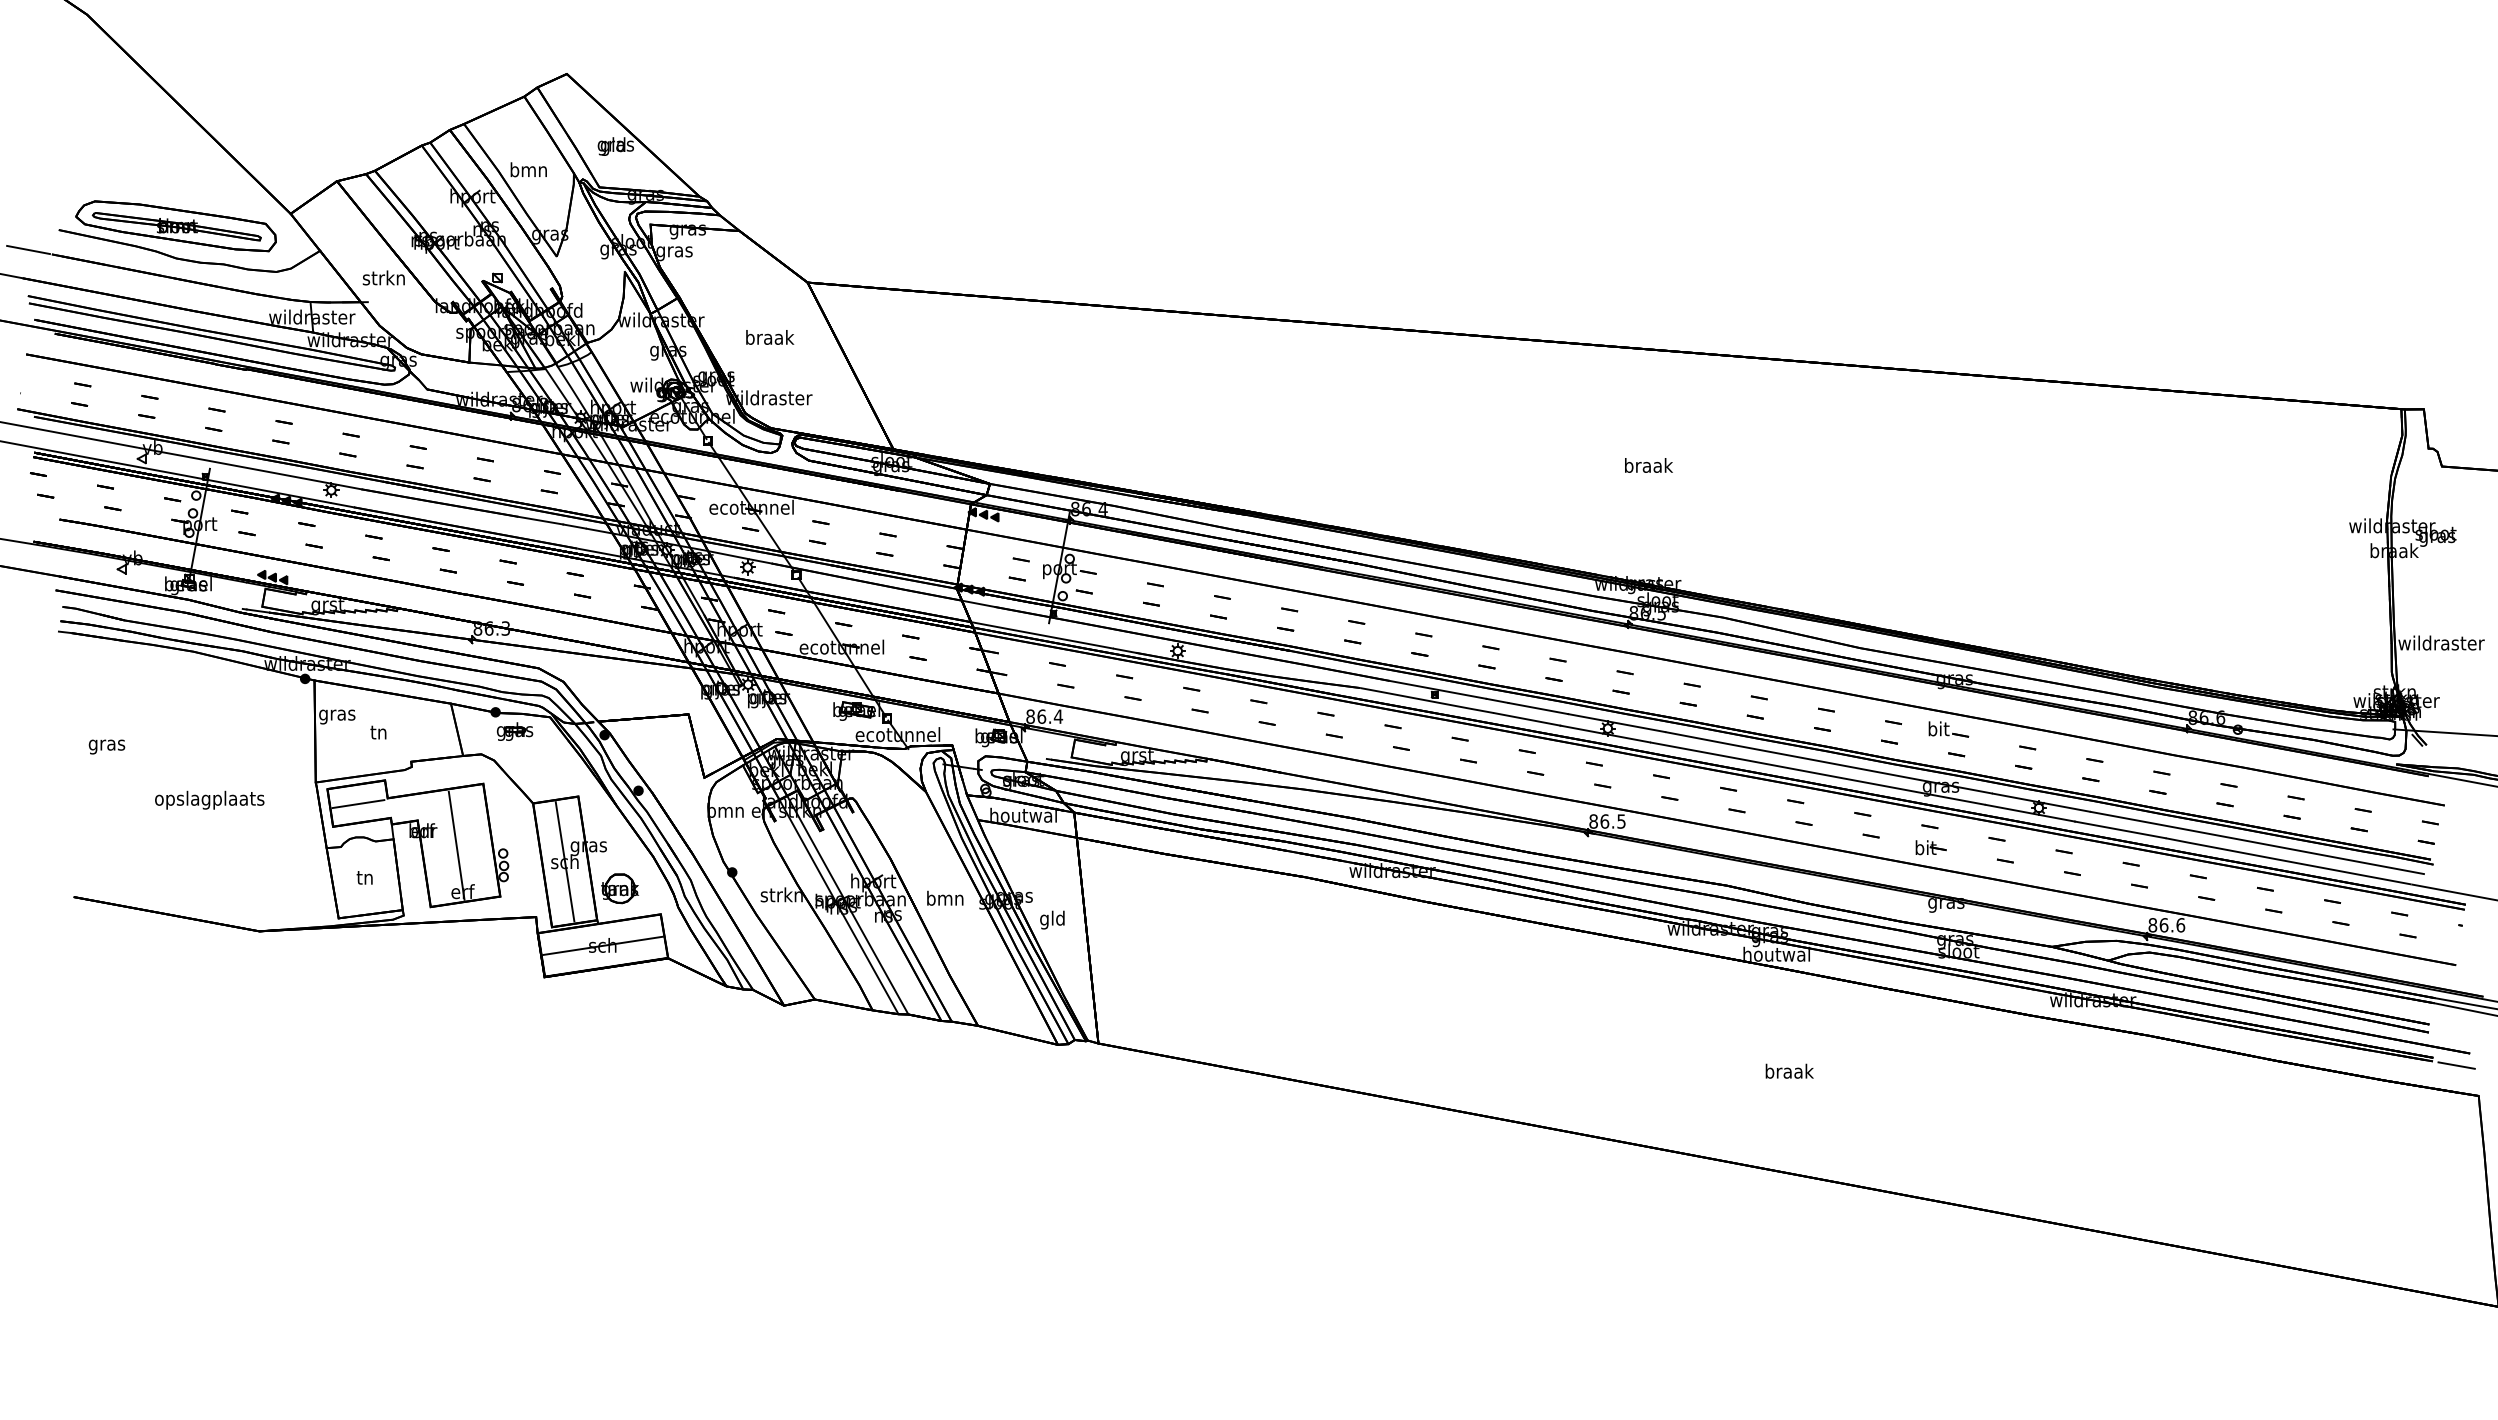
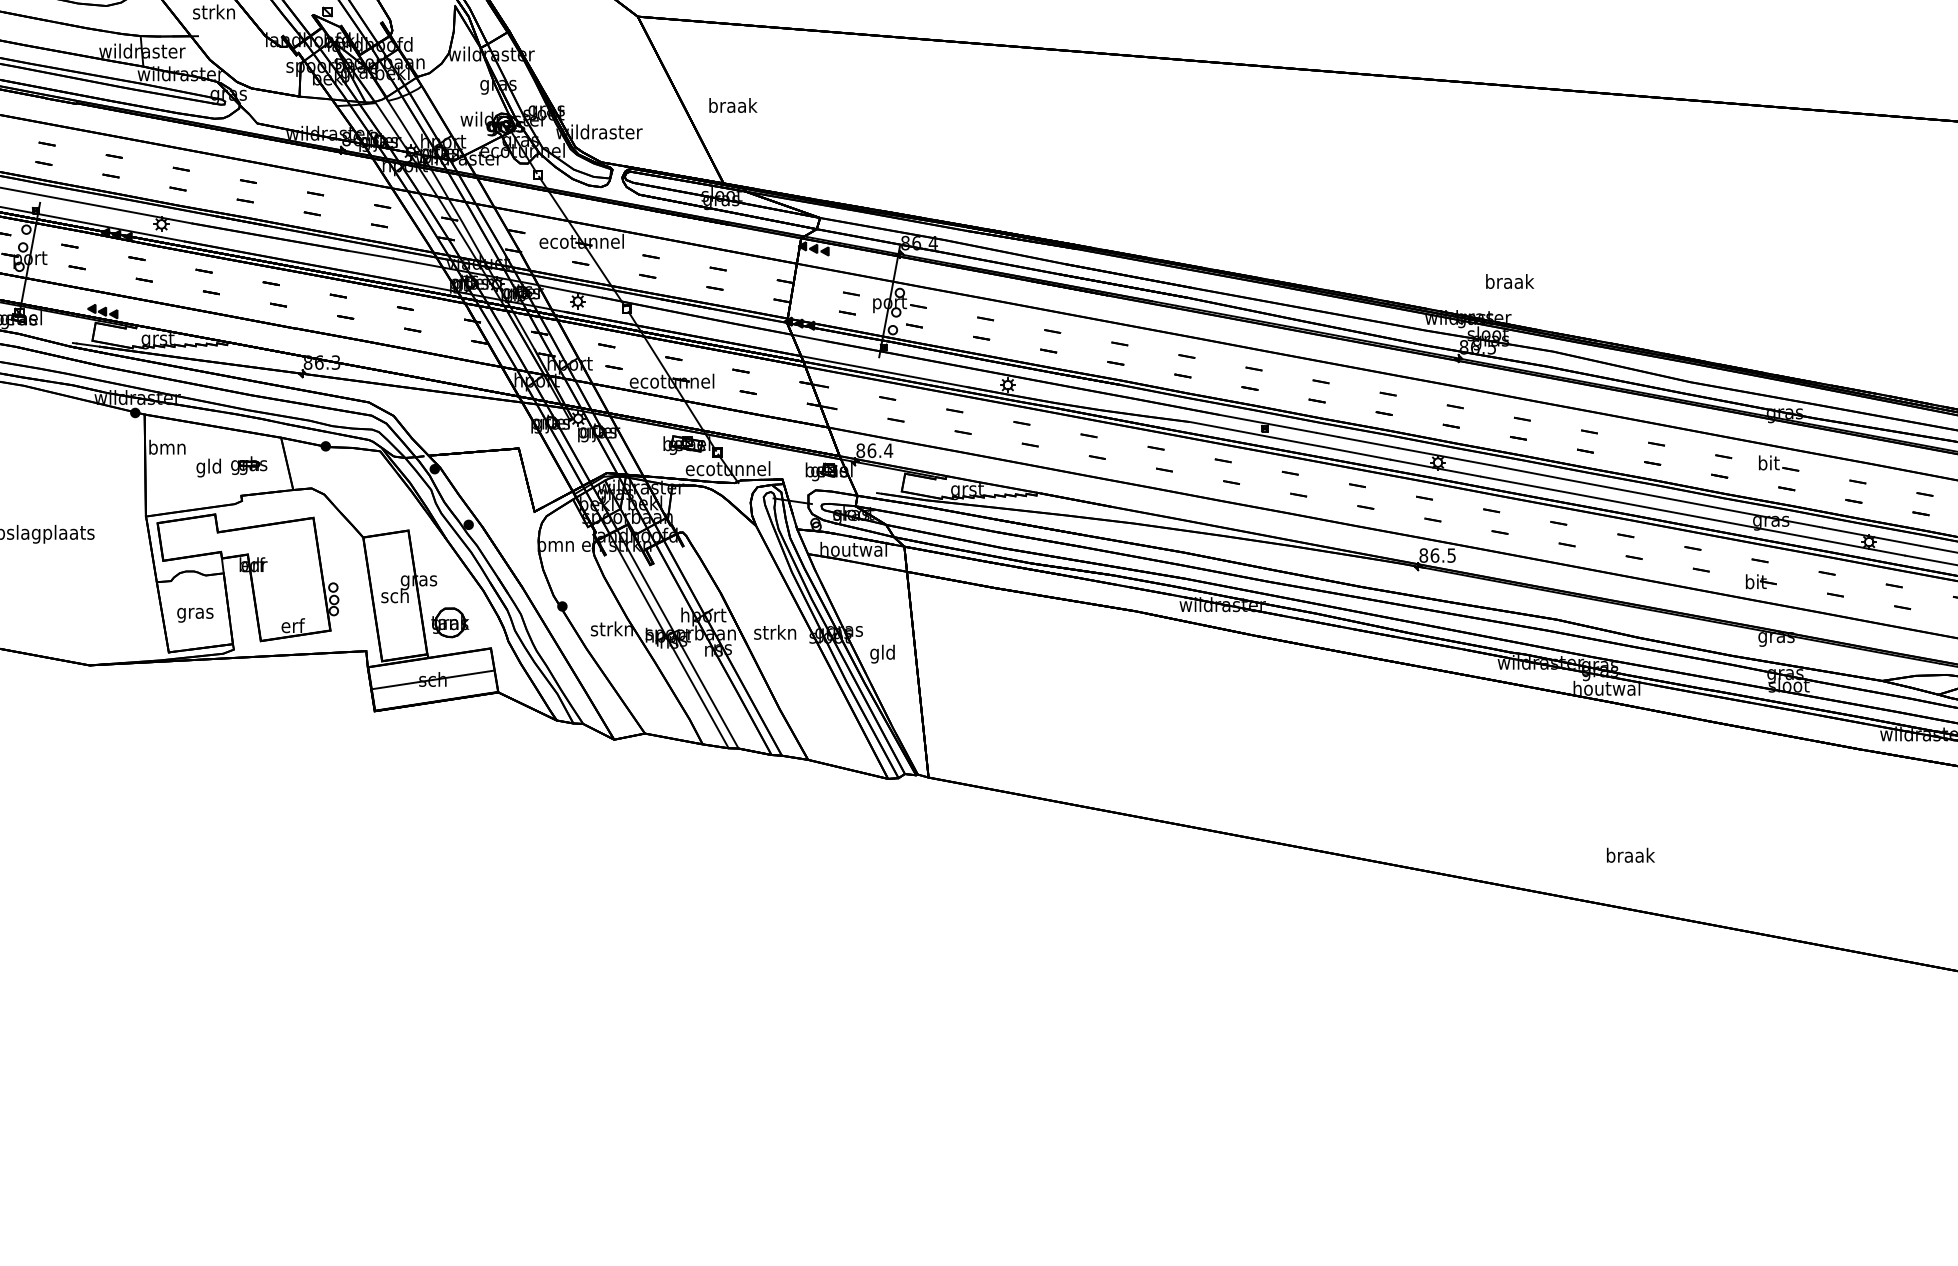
text: (770, 337) -> (733, 105), moved
text: (1648, 465) -> (1509, 281), moved
text: (337, 714) -> (167, 448), gras -> bmn
part: (514, 731) -> (248, 465), moved
text: (378, 733) -> (208, 467), tn -> gld
line: (358, 804) -> (188, 538), removed
line: (456, 845) -> (286, 579), removed
line: (564, 861) -> (394, 595), removed
text: (365, 879) -> (195, 613), tn -> gras
text: (944, 897) -> (774, 631), bmn -> strkn
text: (1789, 1070) -> (1630, 854), moved

